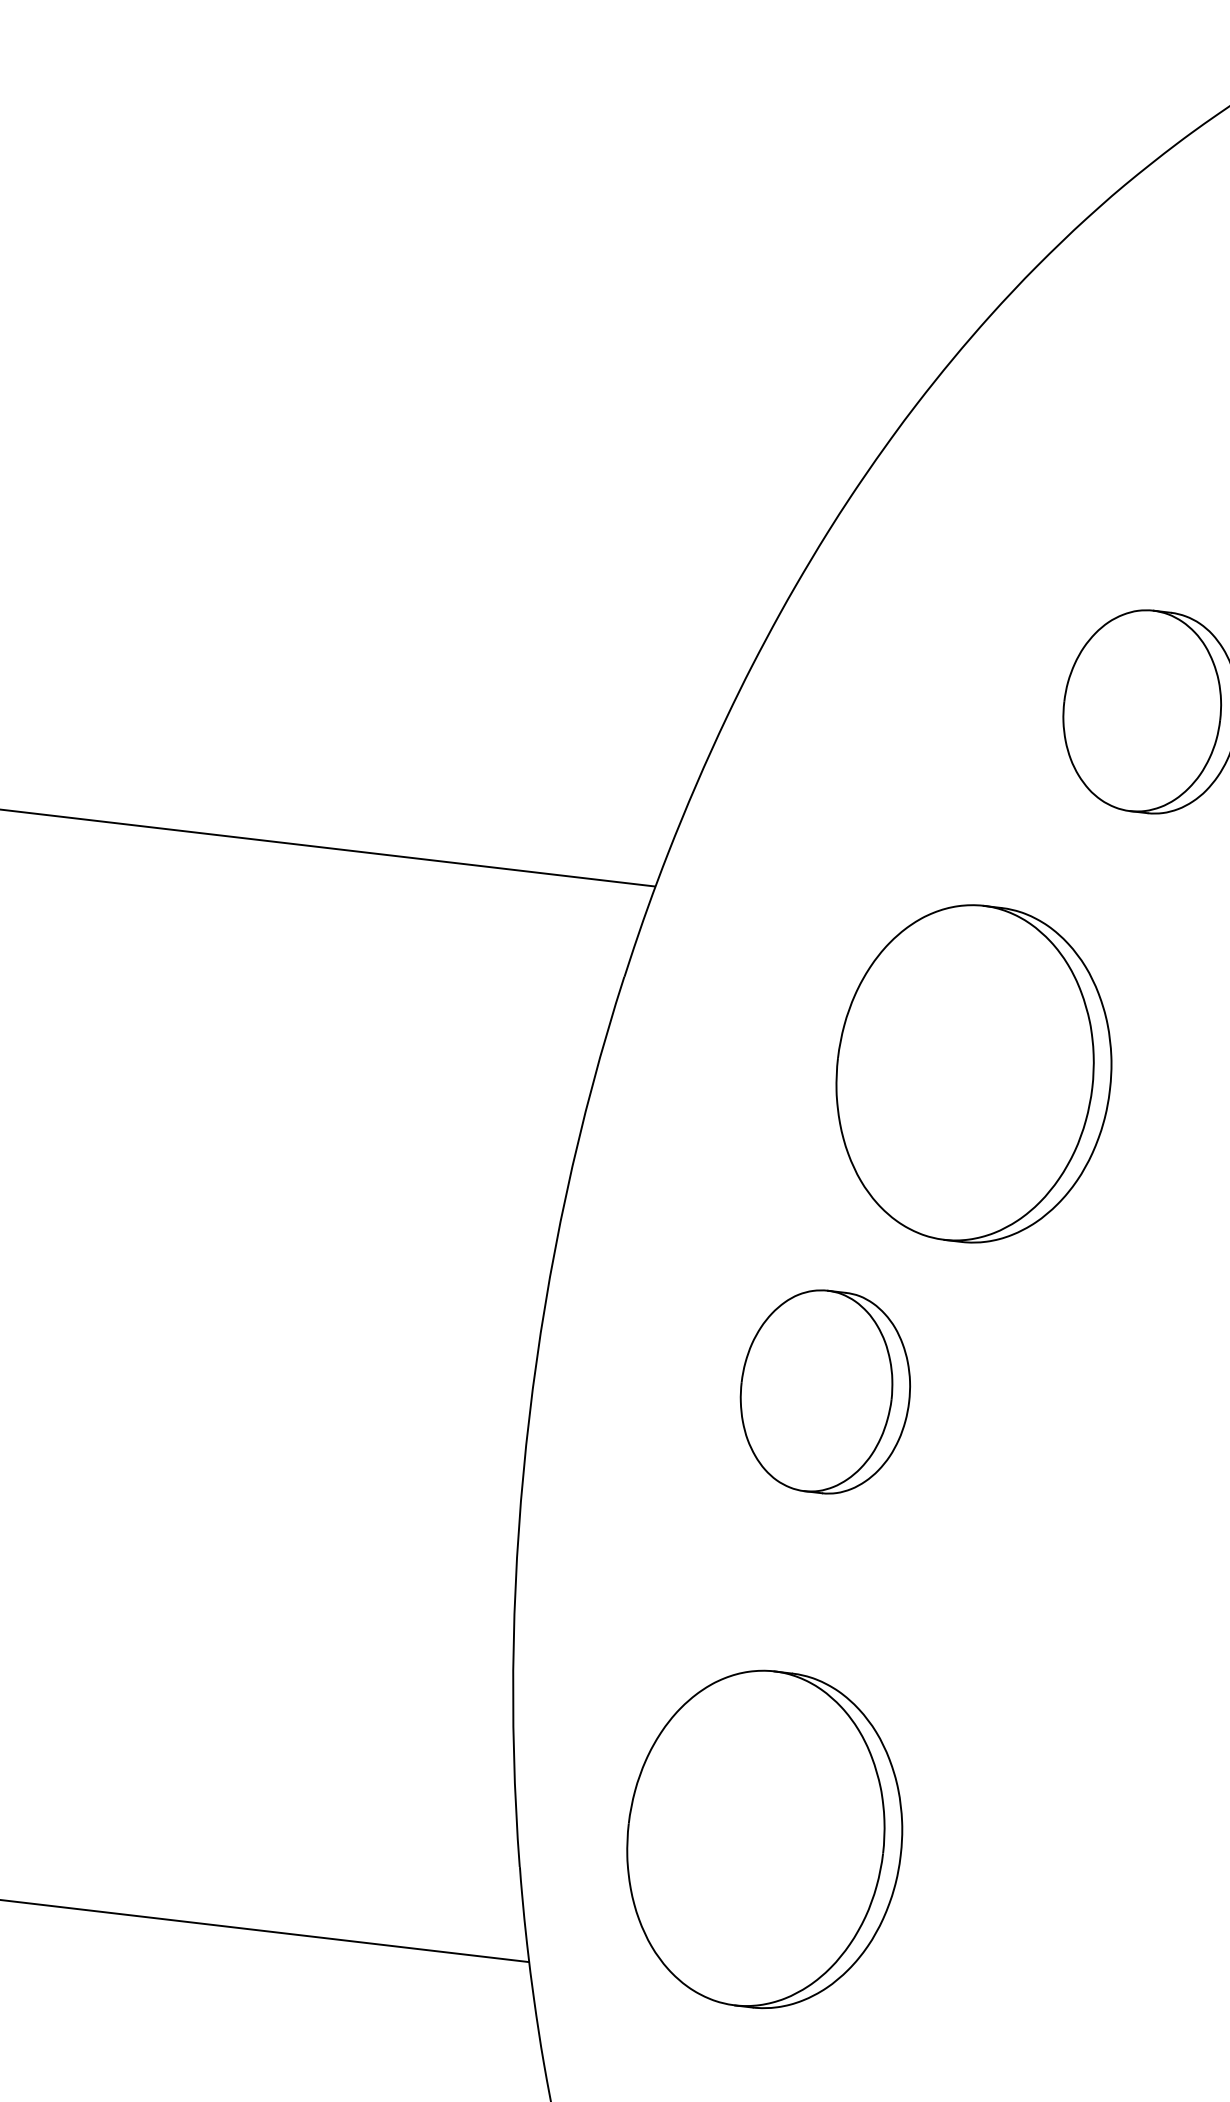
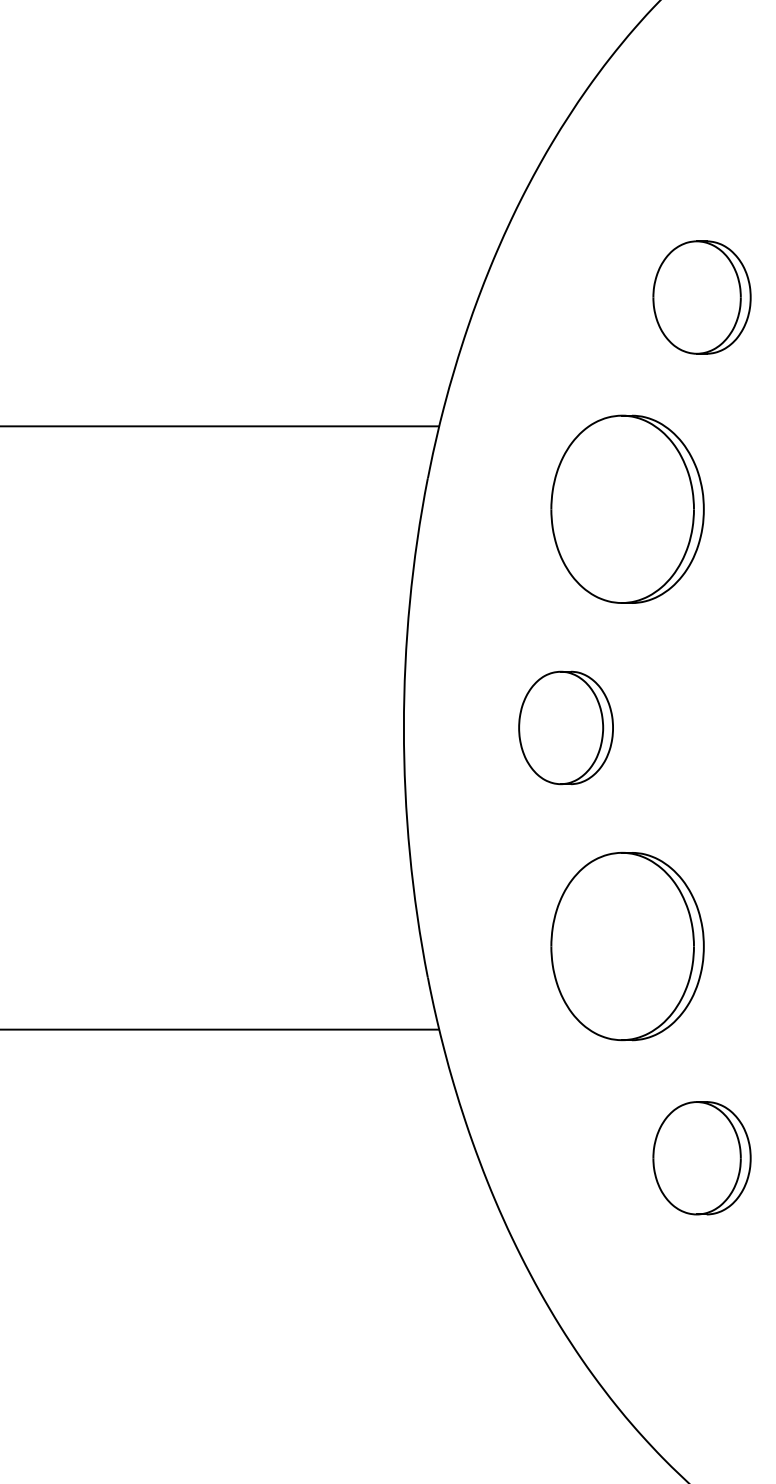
part: (824, 1391) -> (565, 727), moved
part: (764, 1839) -> (627, 946), moved

